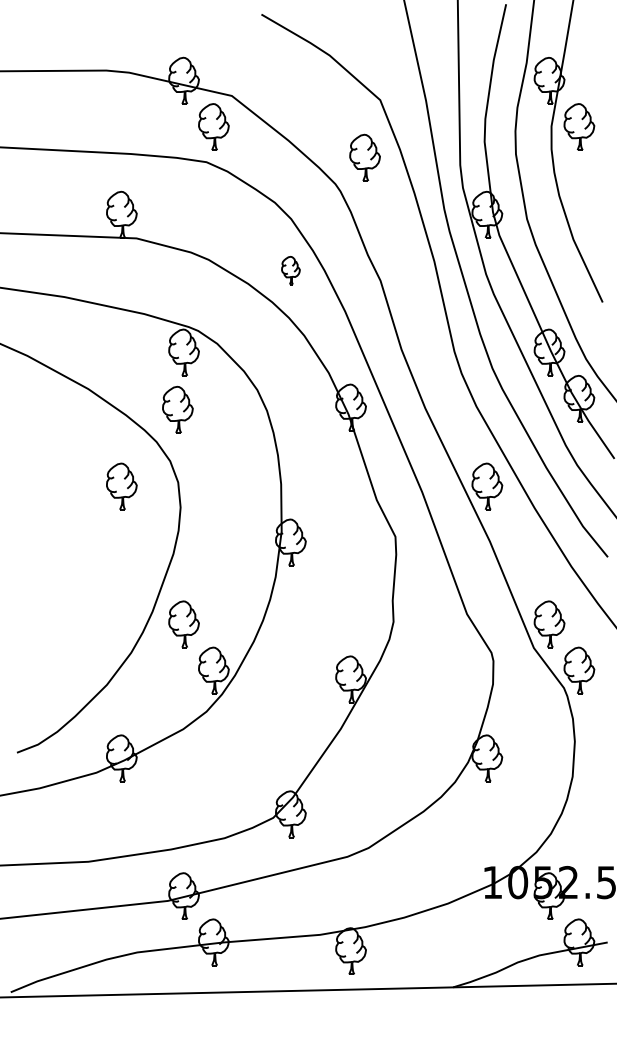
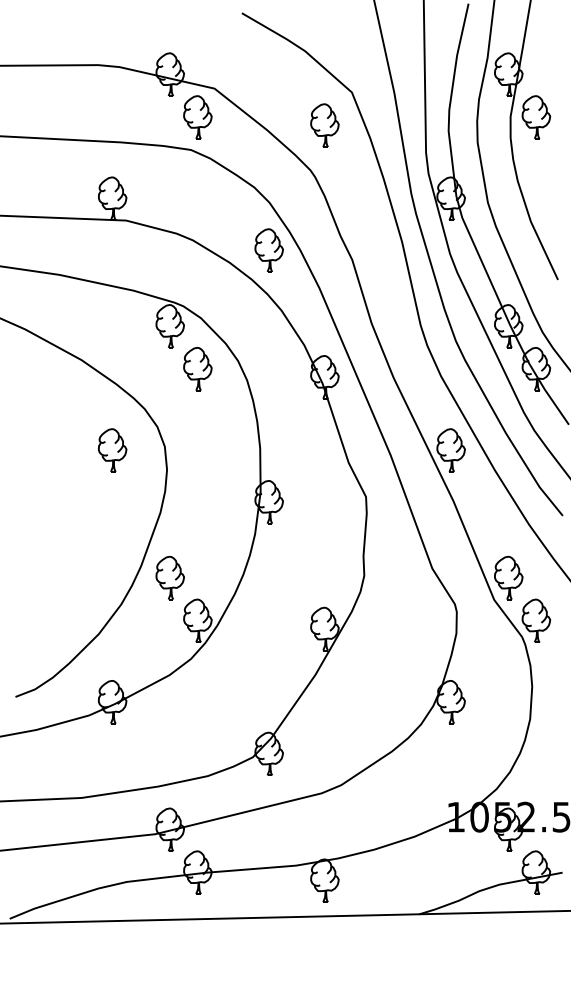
part: (364, 157) -> (324, 125), moved
part: (290, 270) -> (268, 250), size x1.67
part: (177, 409) -> (197, 368), moved

